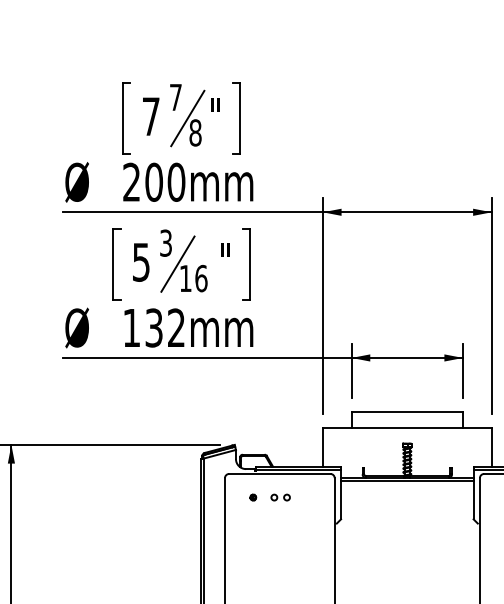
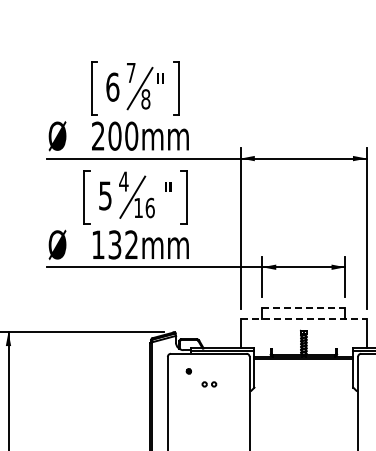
text: (150, 115) -> (112, 86), 7 -> 6
text: (165, 243) -> (123, 181), 3 -> 4
line: (406, 411) -> (303, 307), solid -> dashed
line: (406, 427) -> (303, 319), solid -> dashed
part: (280, 497) -> (209, 384), moved

